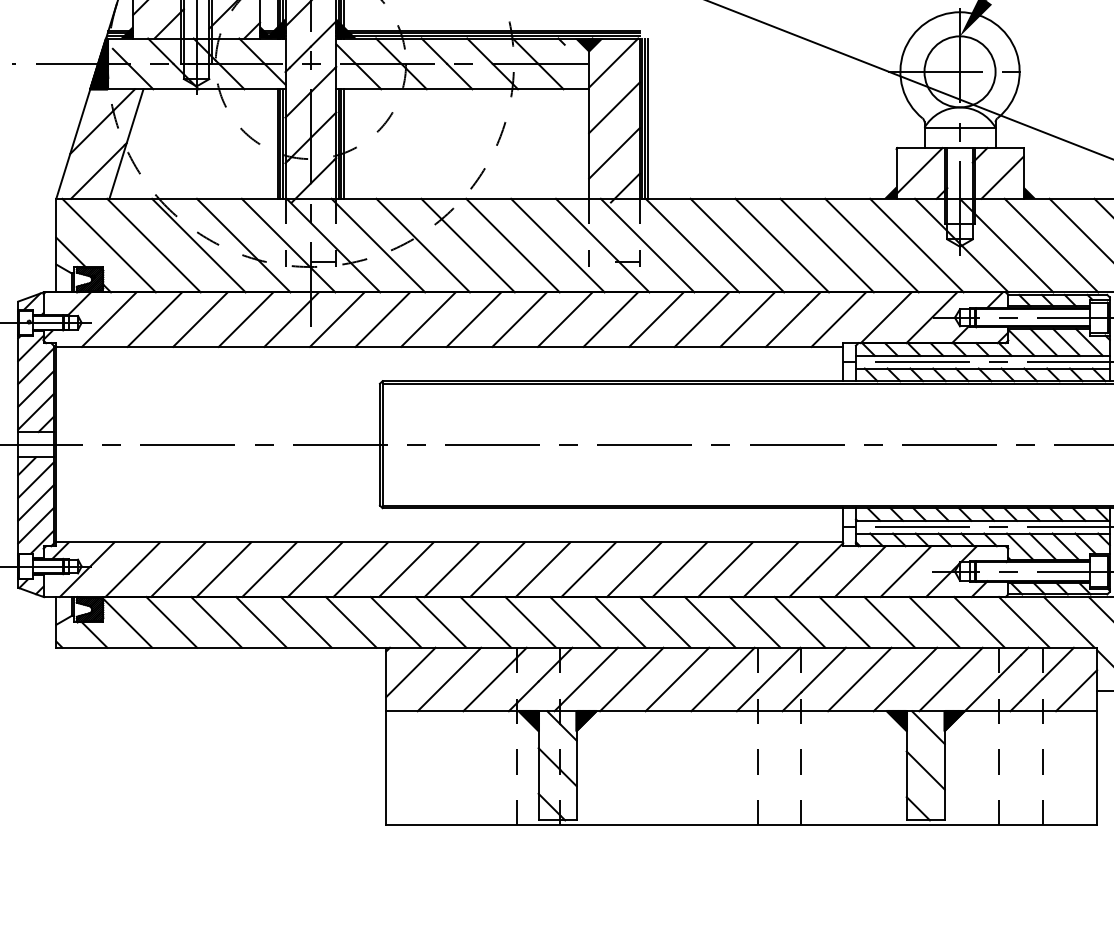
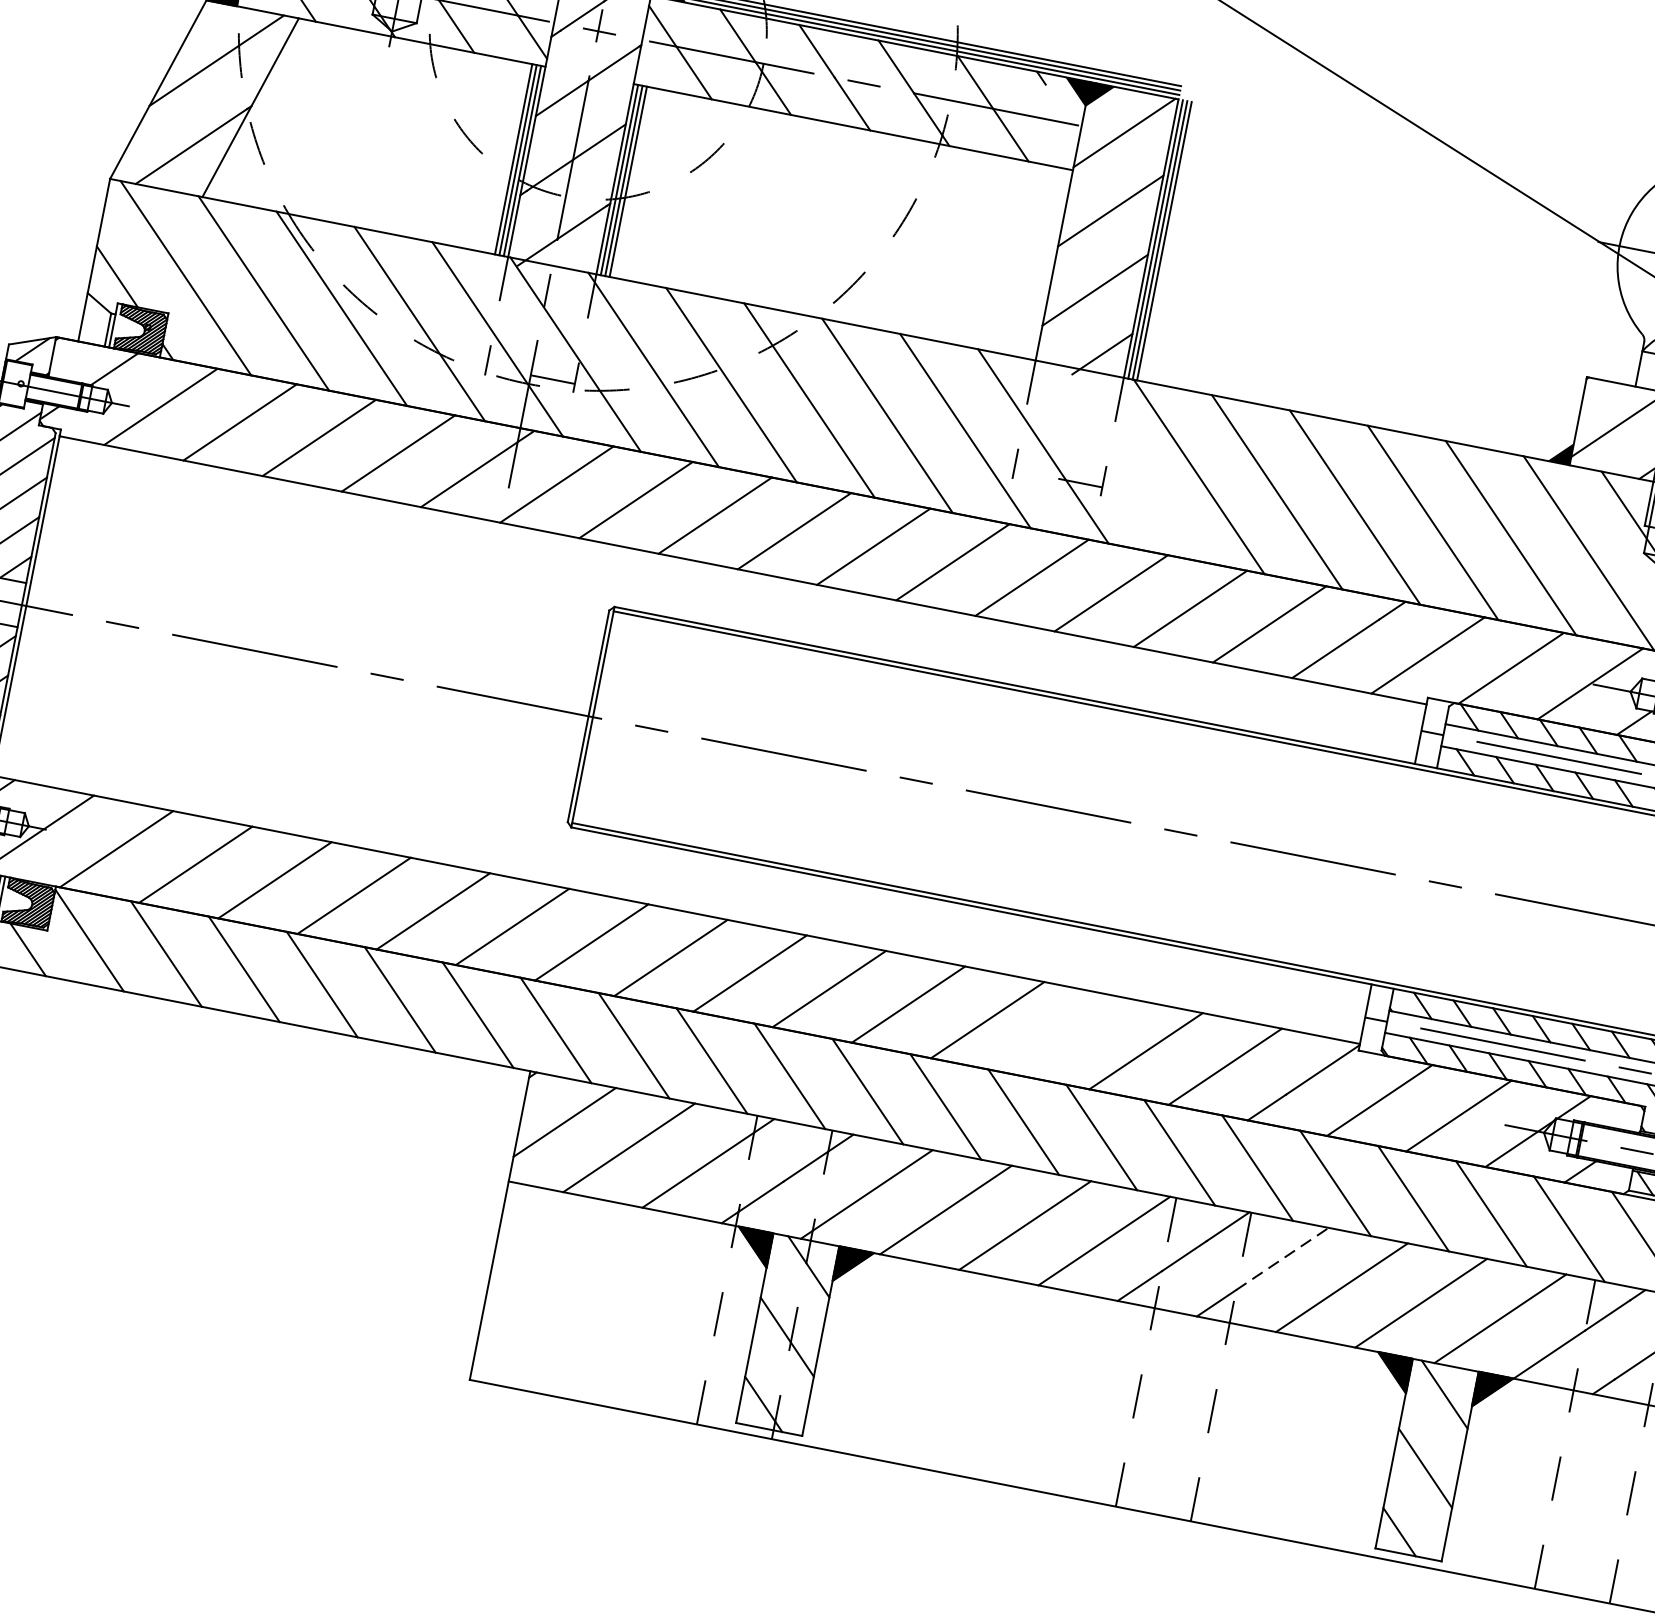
line: (647, 245) -> (1121, 461), removed
line: (679, 569) -> (1066, 1035), removed
line: (823, 670) -> (1281, 1259), solid -> dashed

